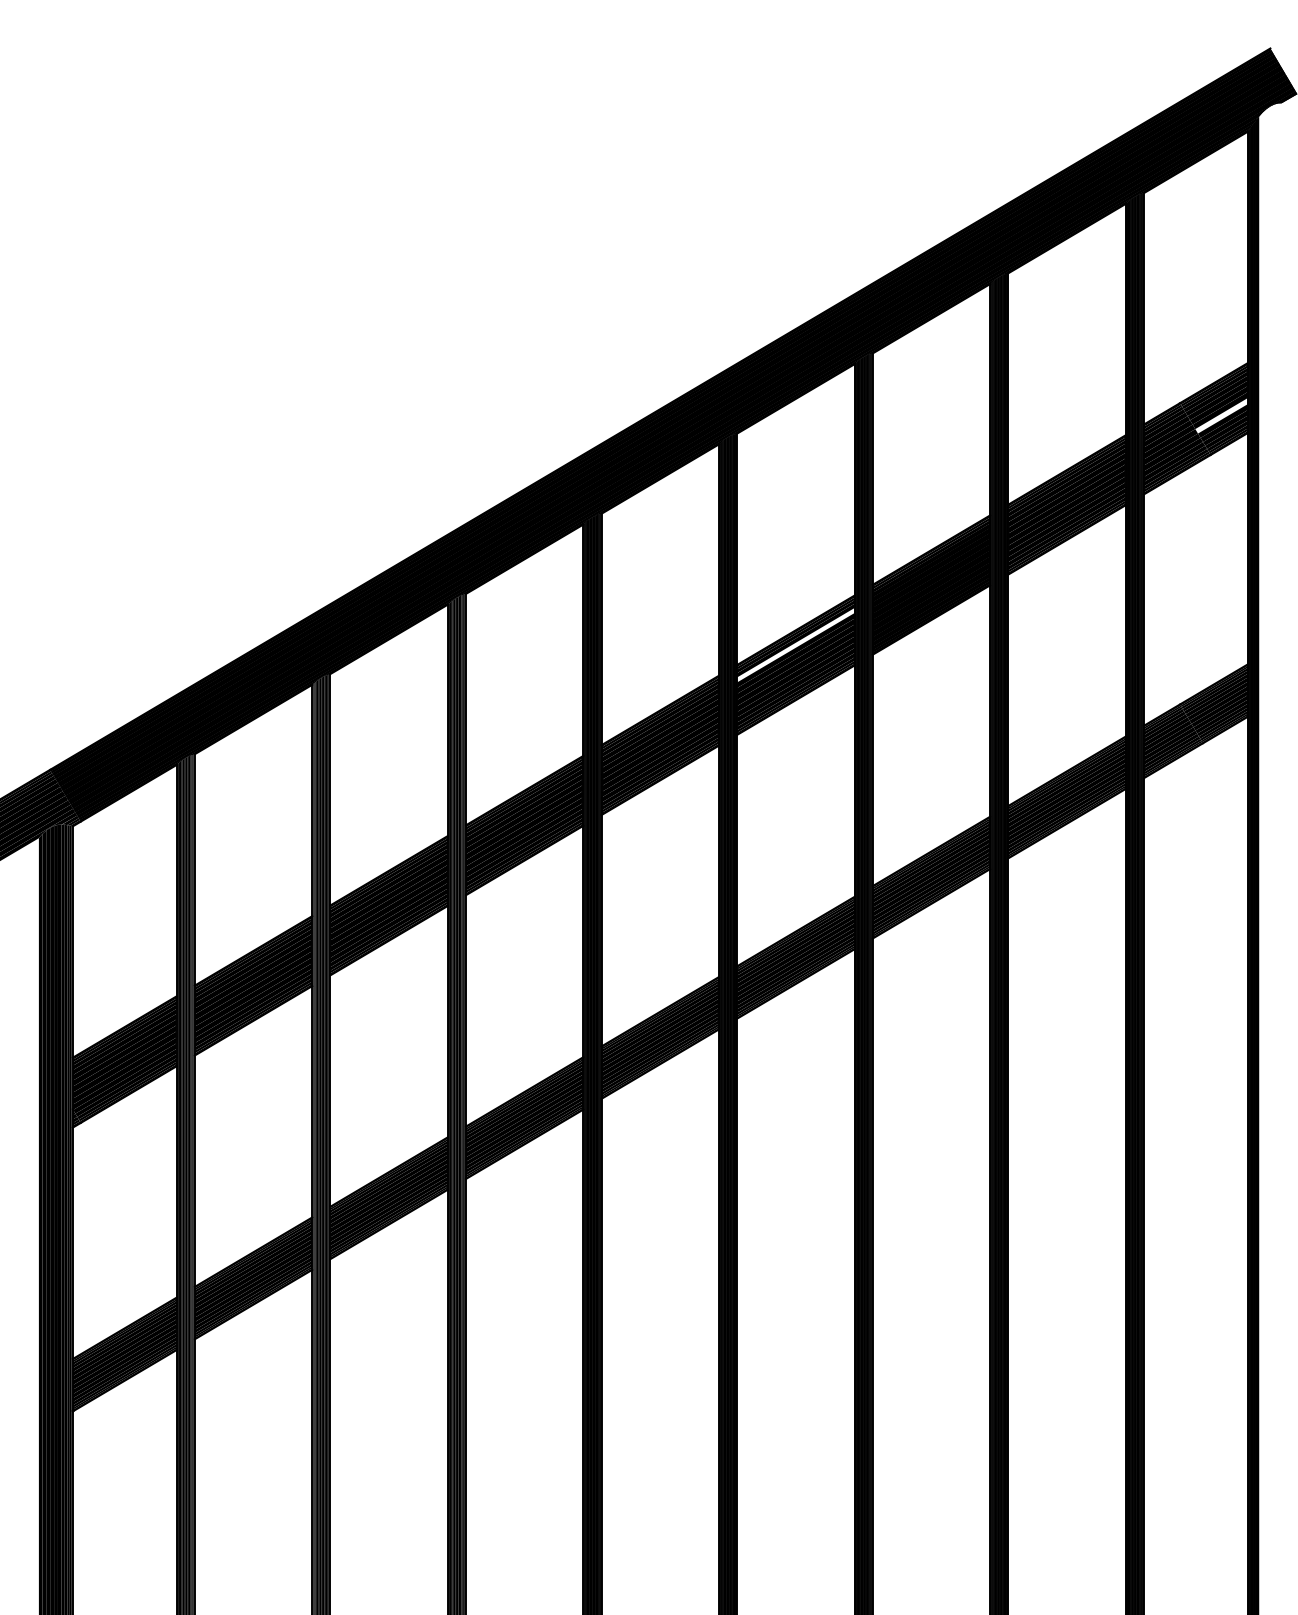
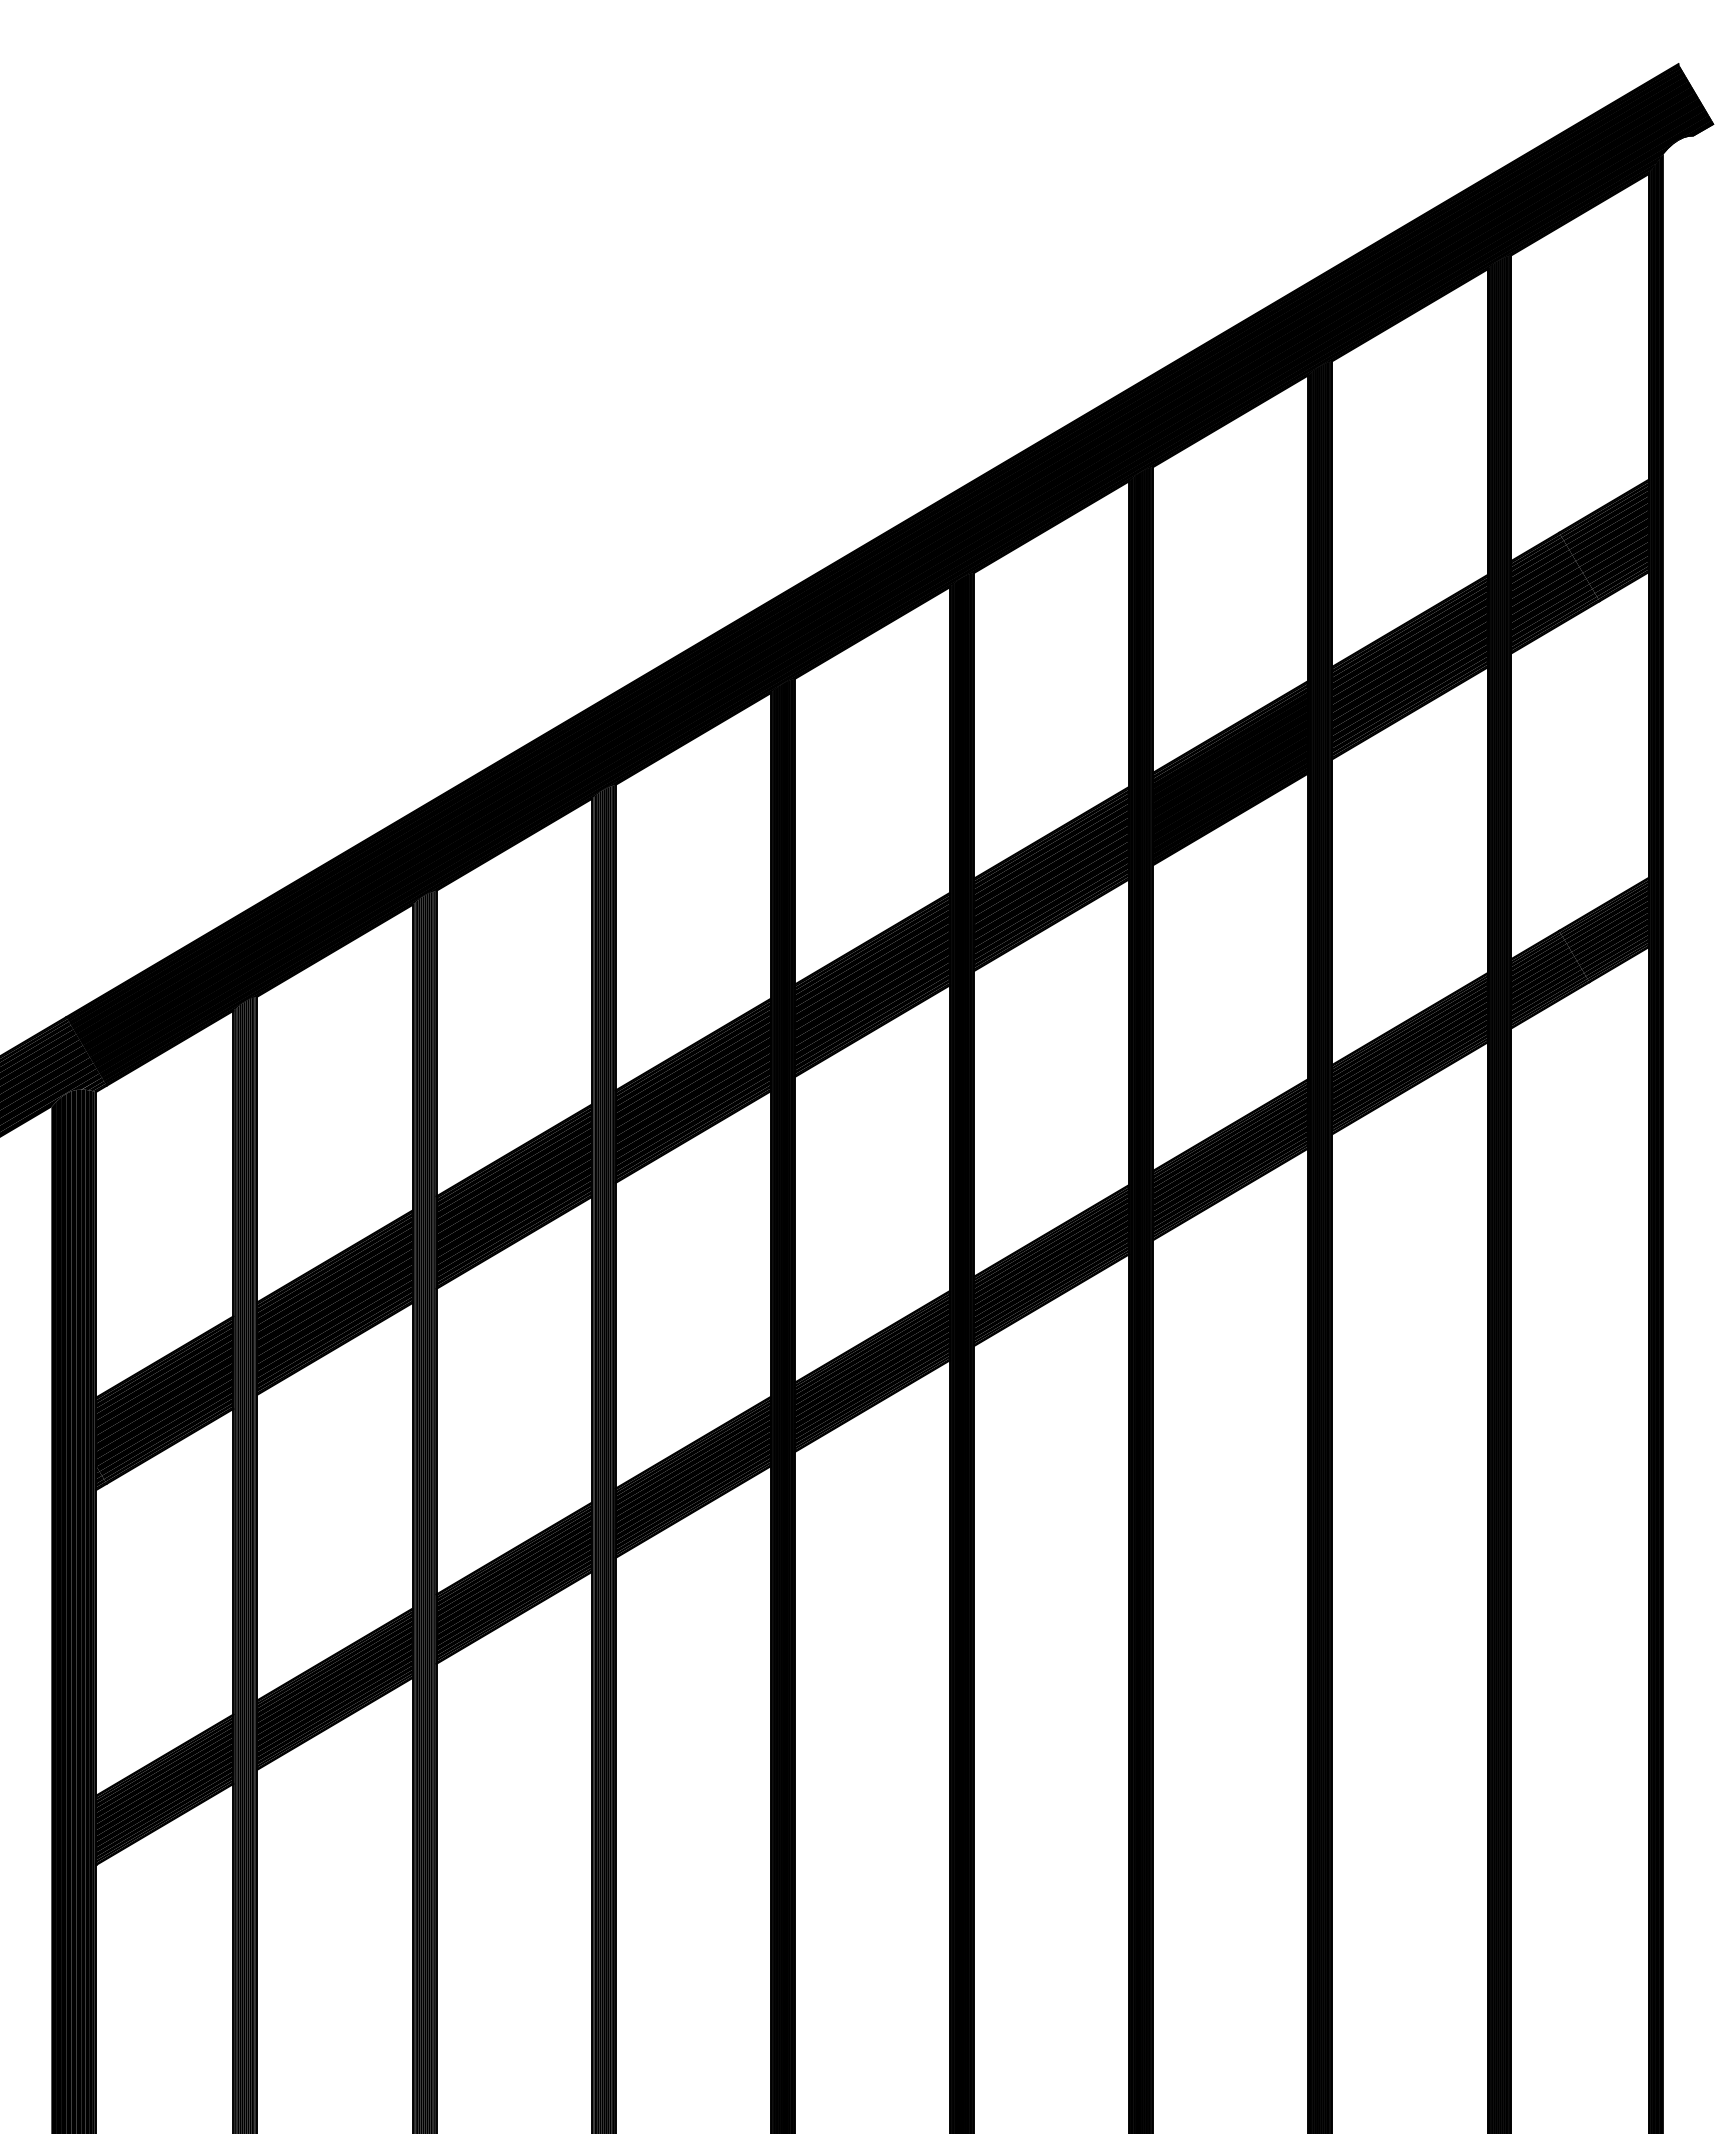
fill: (1221, 415) -> (1613, 549), added
fill: (795, 645) -> (1051, 852), added

